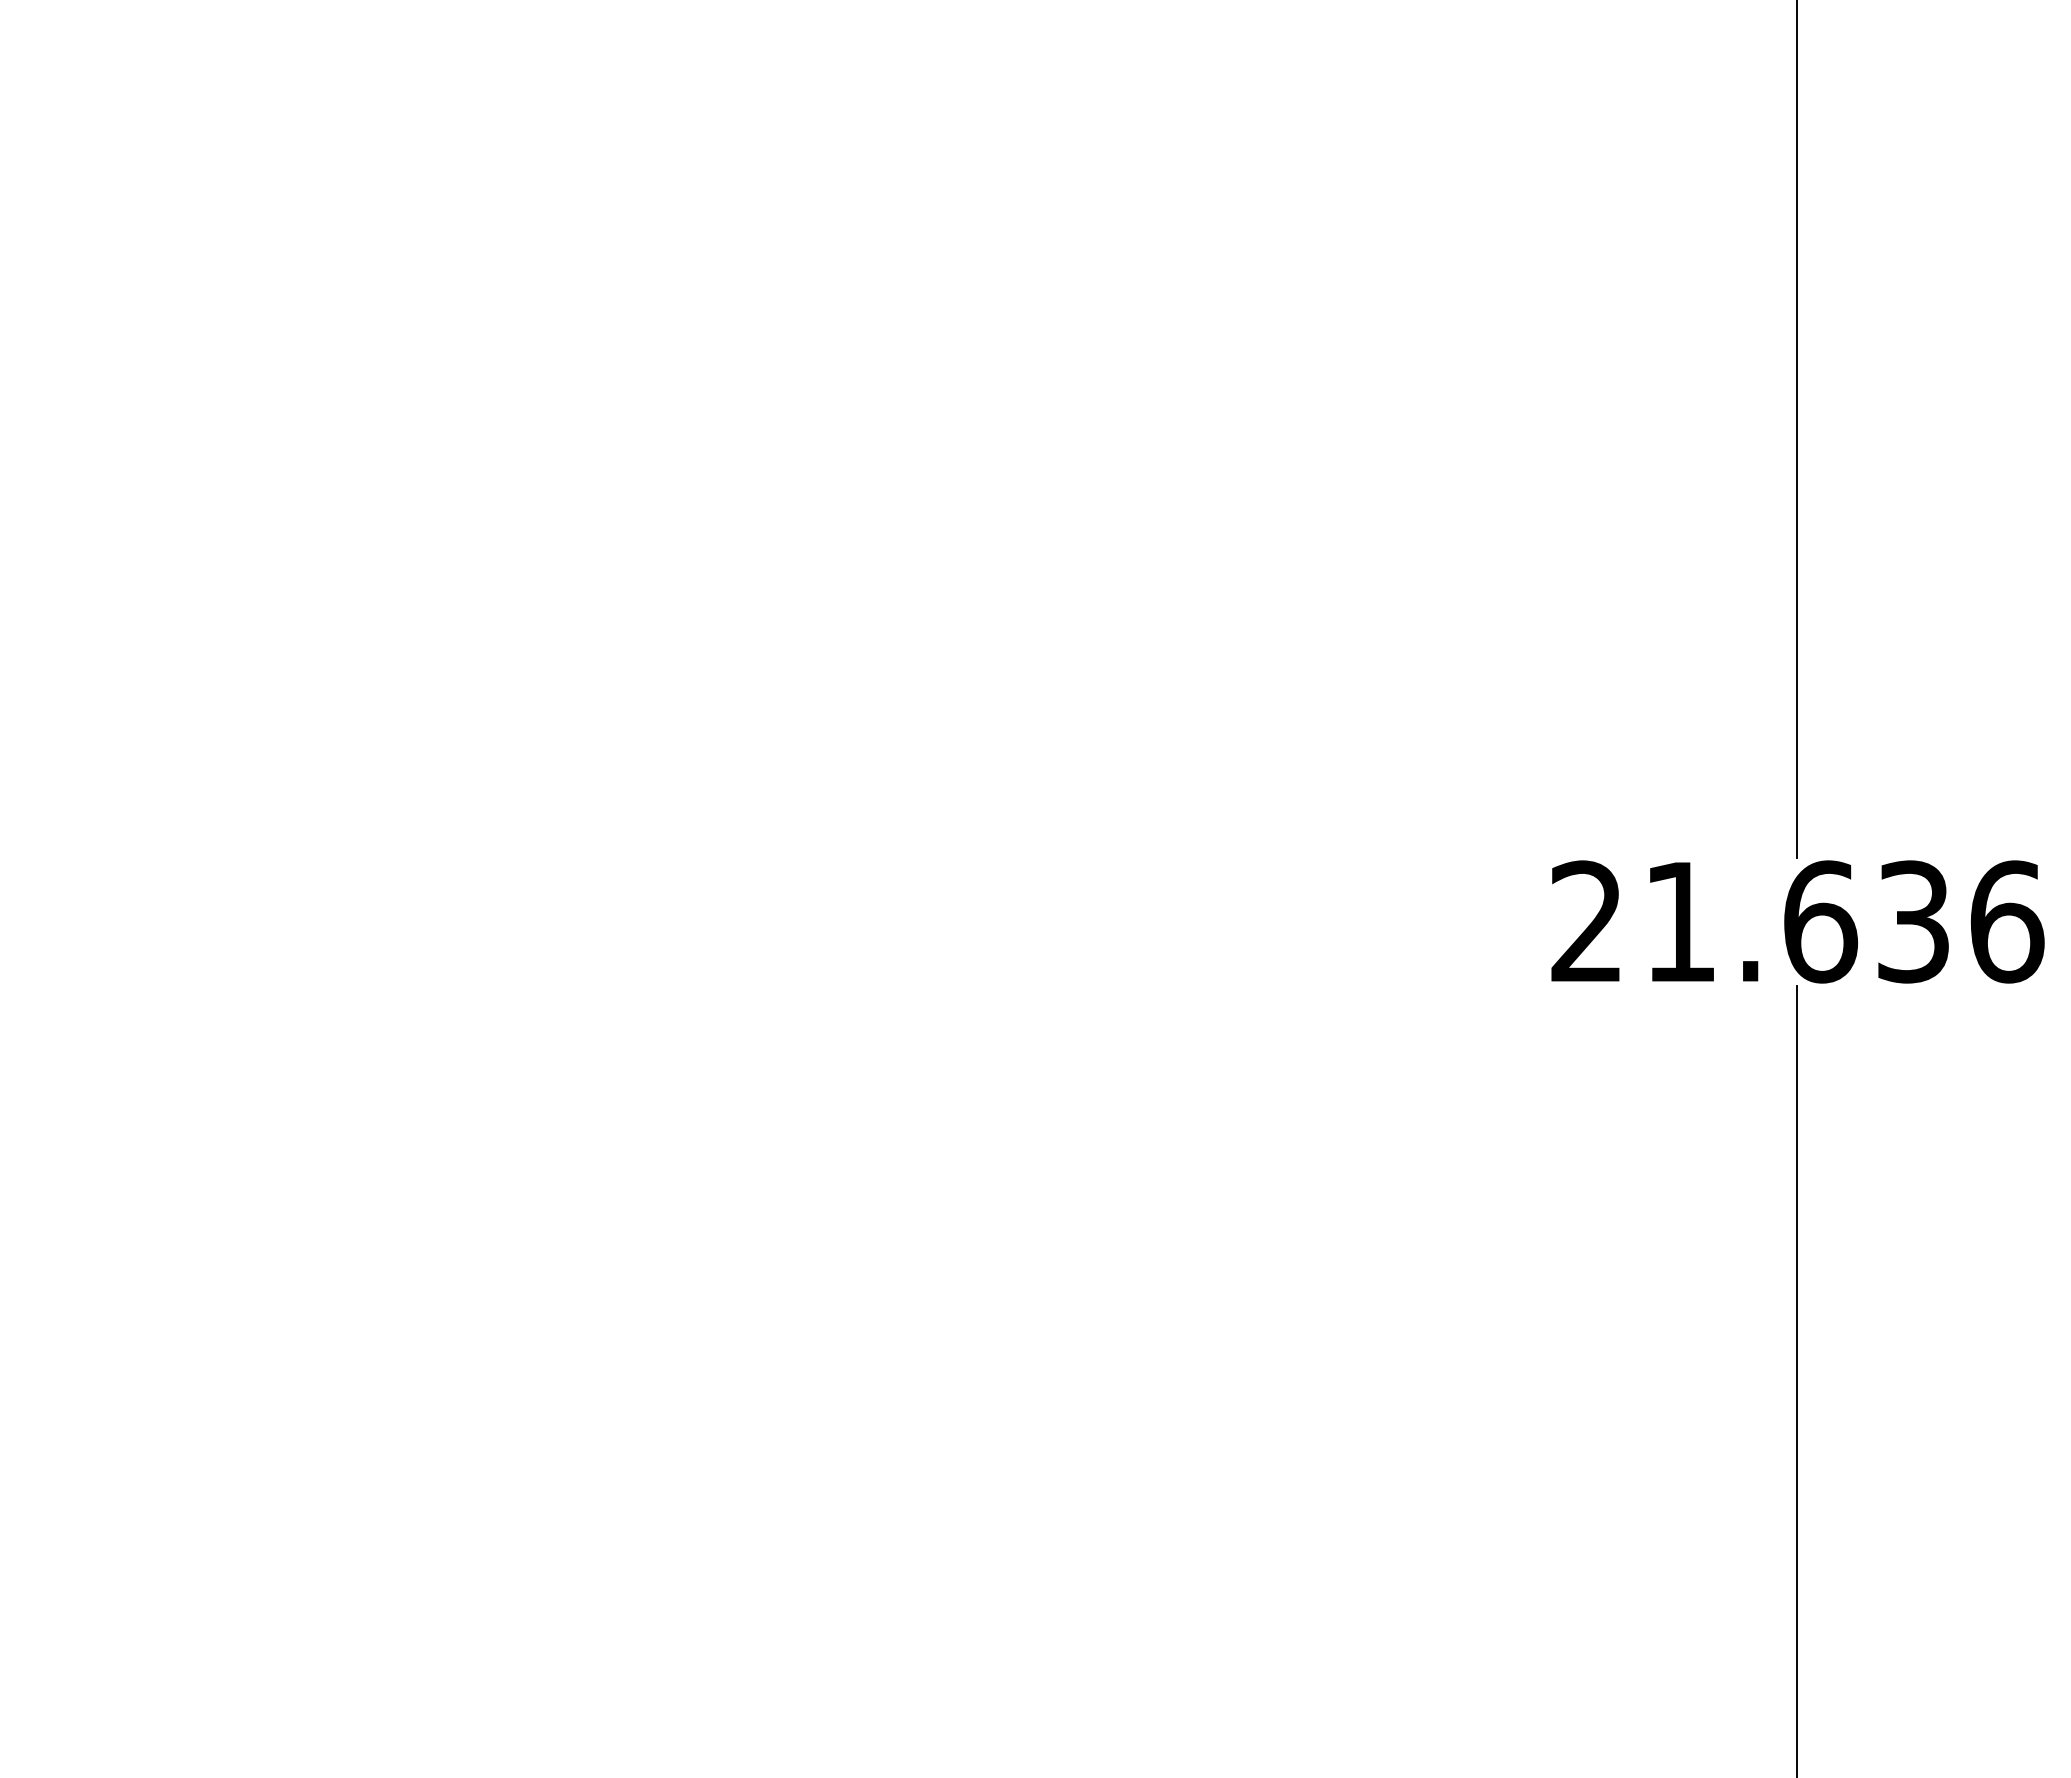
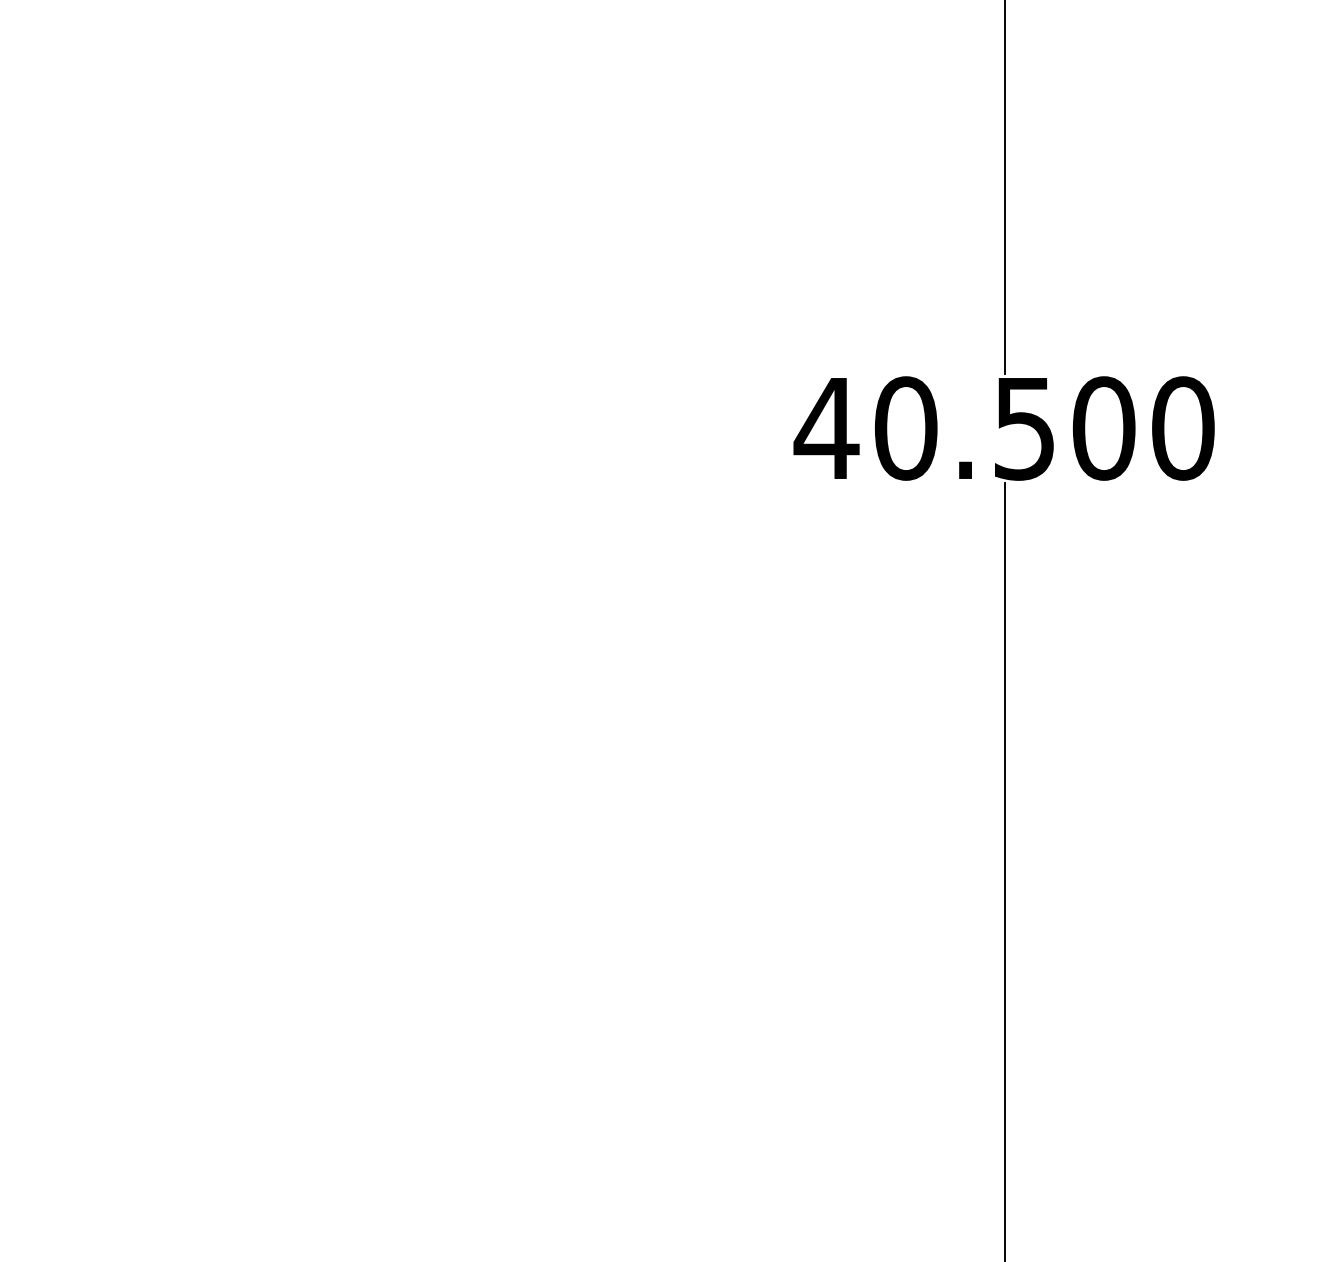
text: (1796, 921) -> (1004, 428), 21.636 -> 40.500

